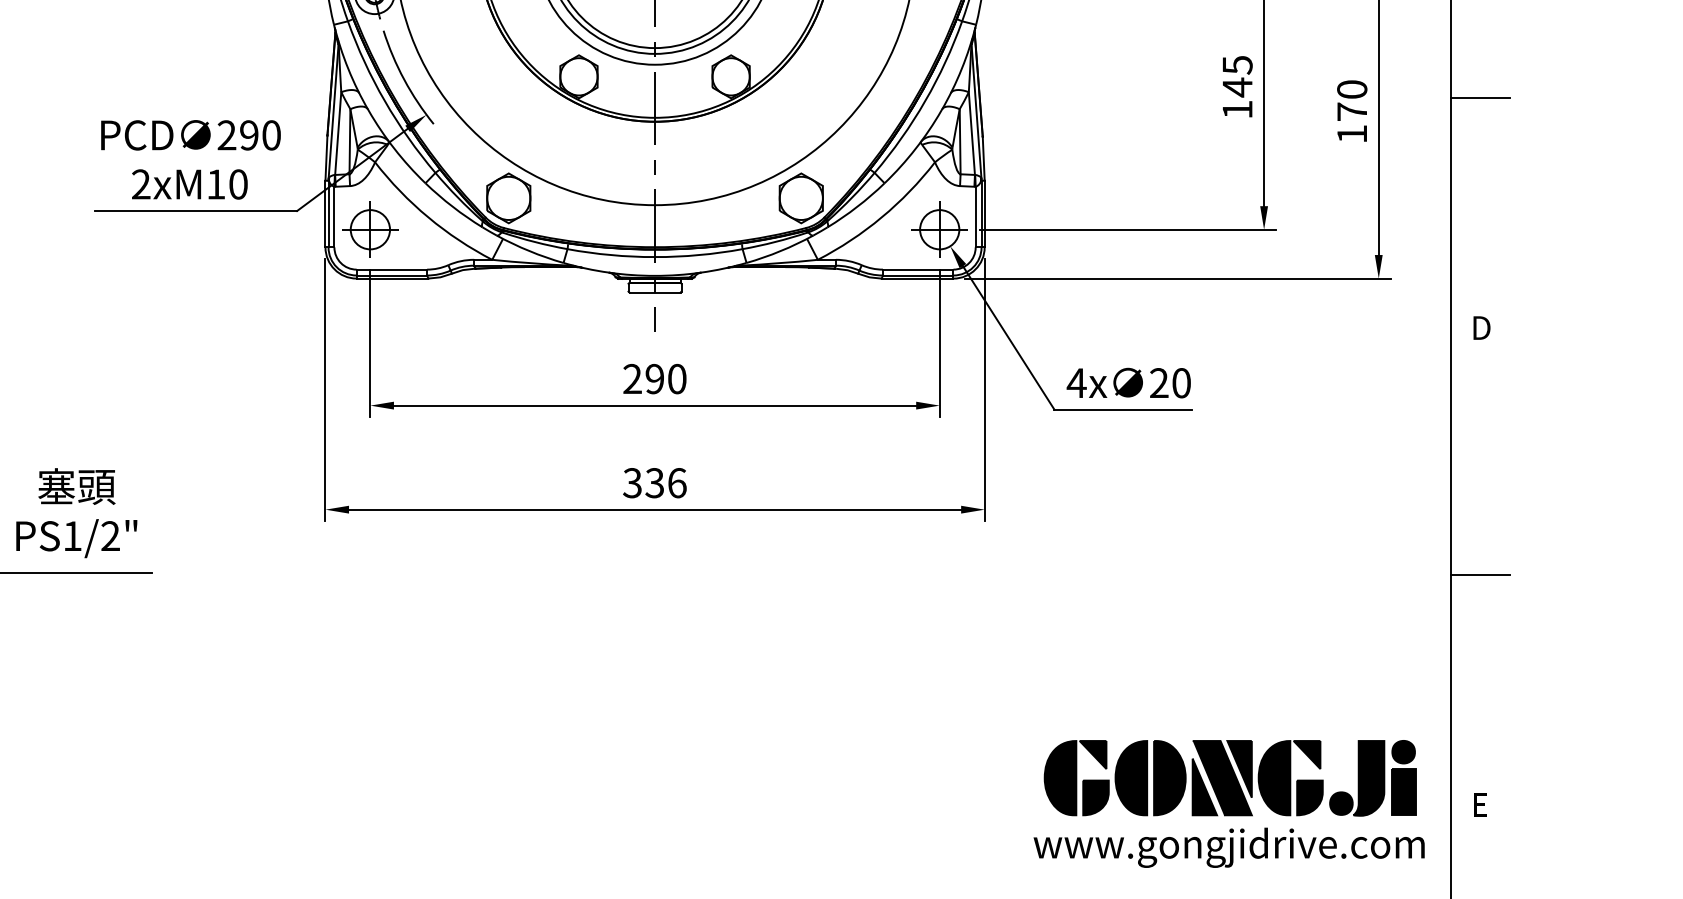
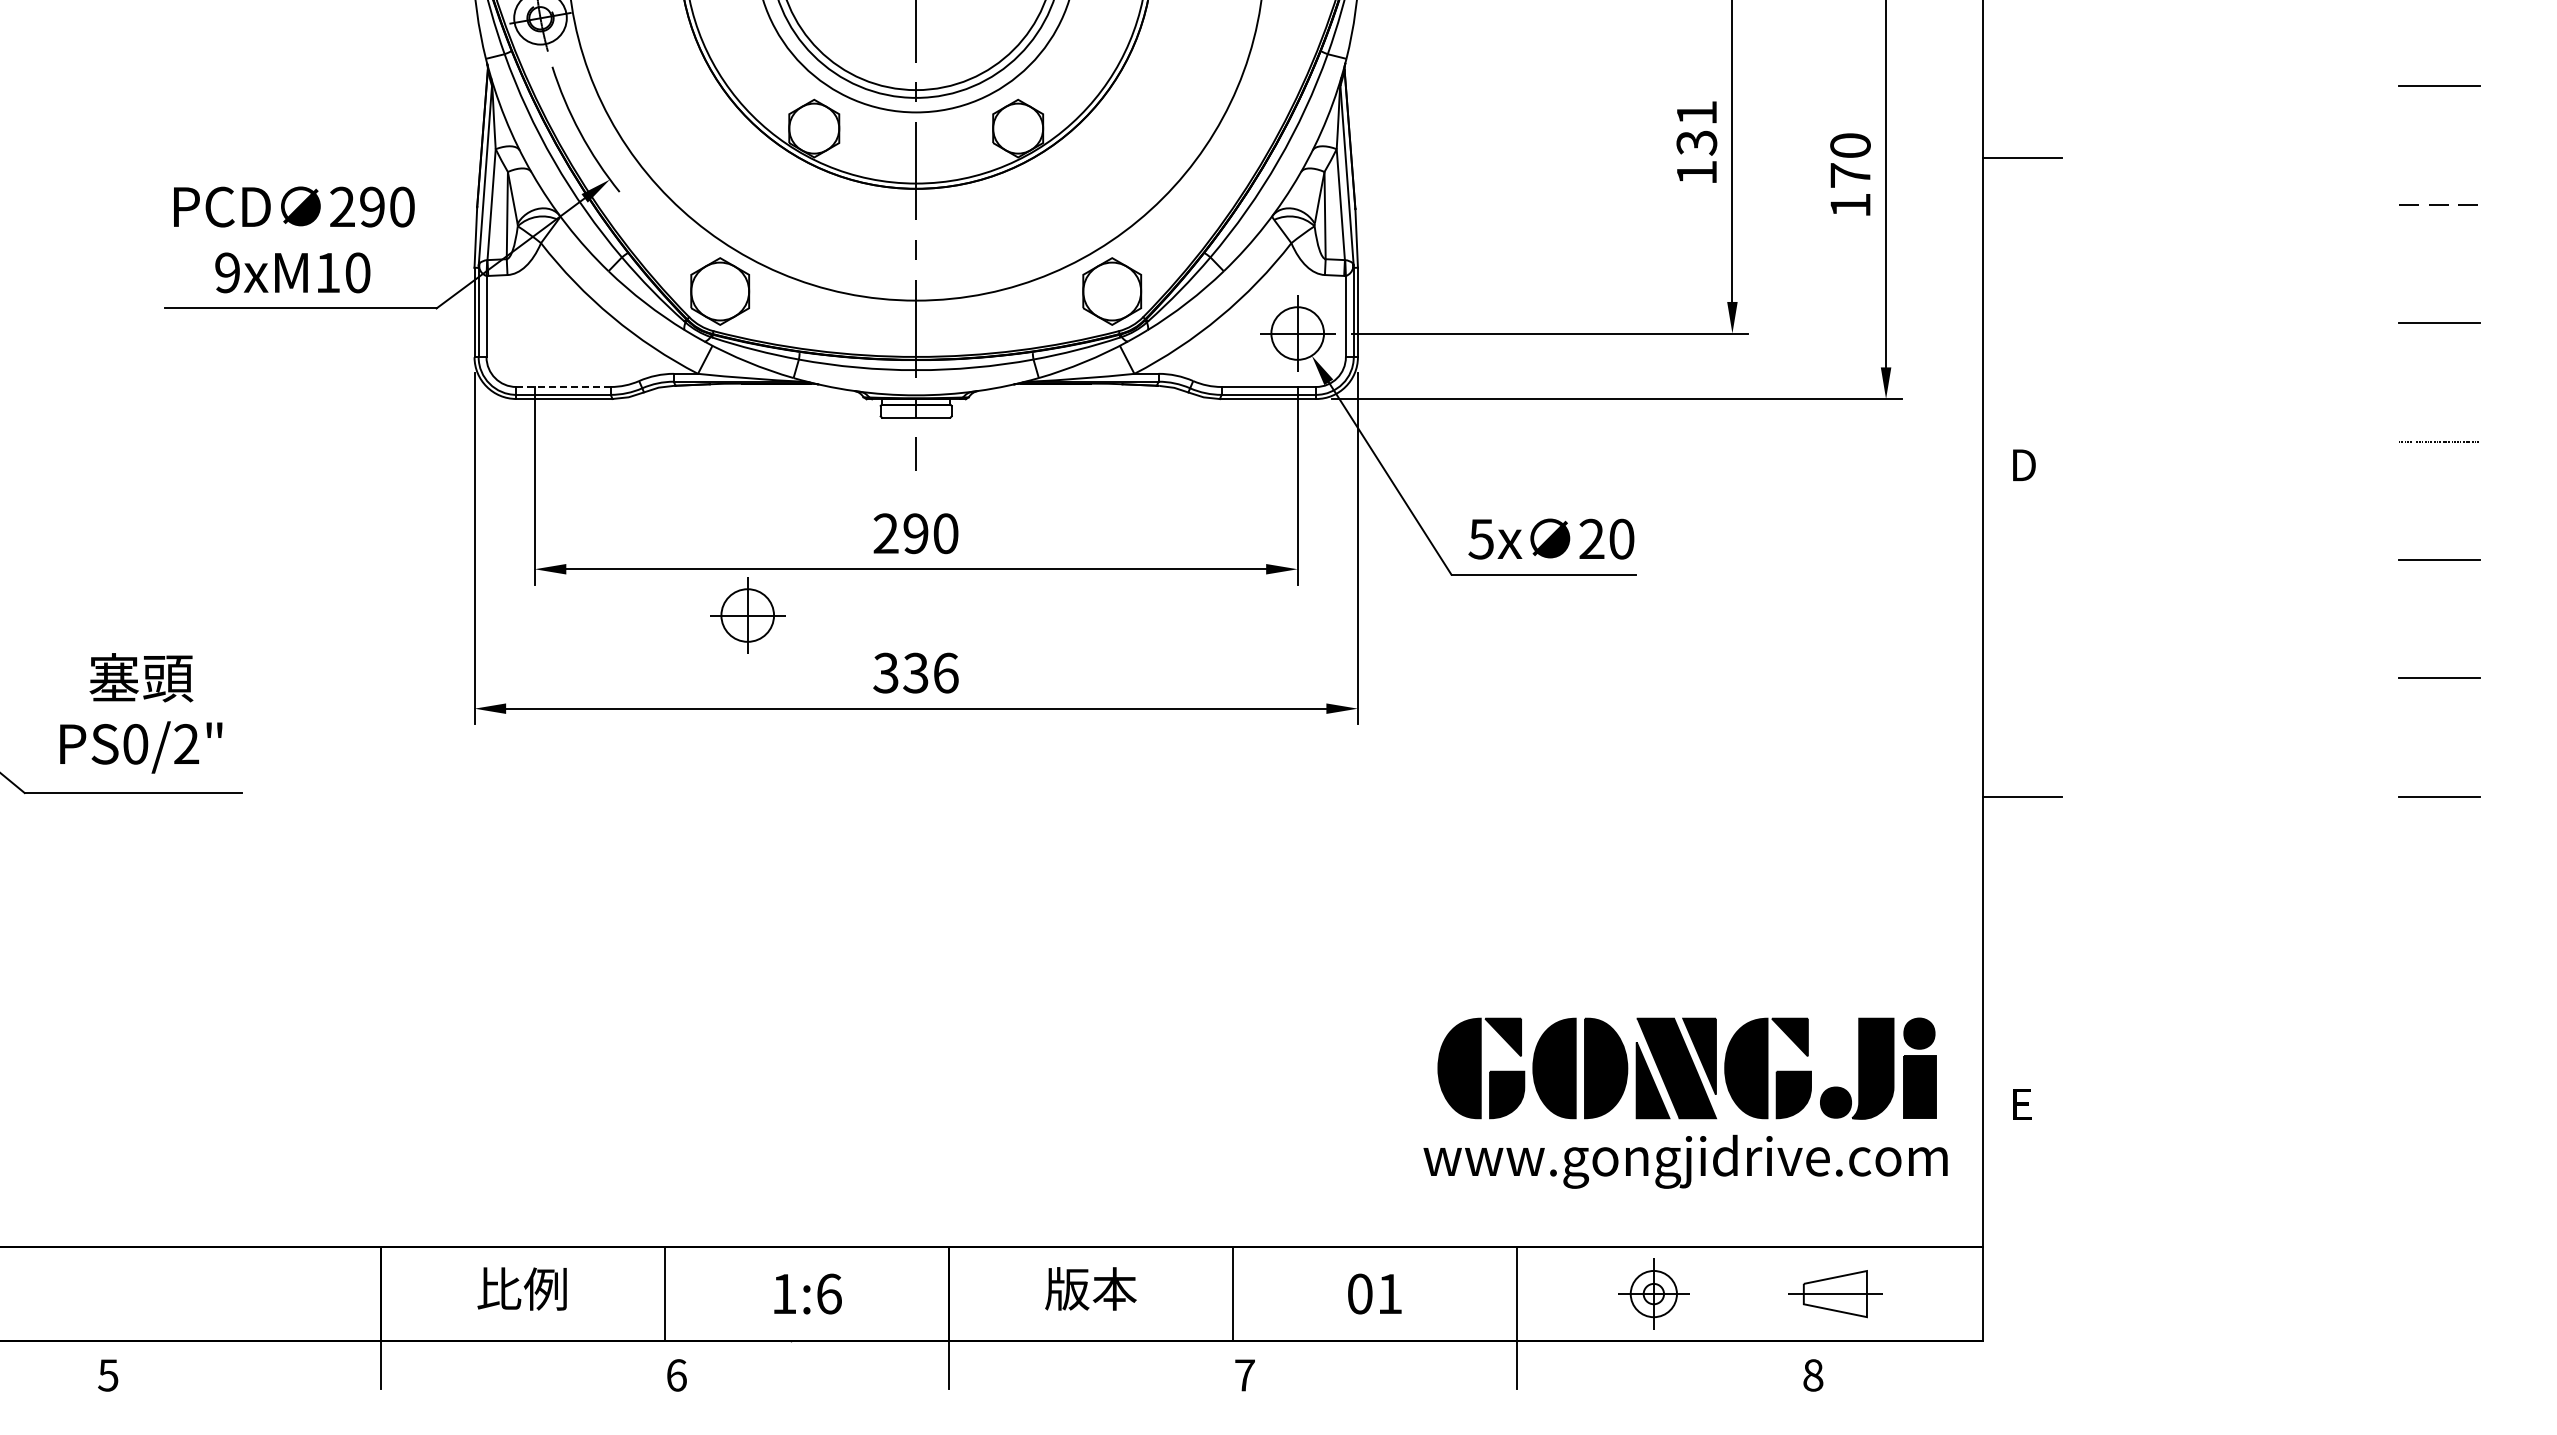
text: (1237, 76) -> (1696, 128), 145 -> 131
text: (141, 184) -> (227, 273), 2xM10 -> 9xM10
part: (370, 229) -> (747, 615), moved
line: (392, 270) -> (564, 387), solid -> dashed
text: (1076, 383) -> (1480, 539), 4x -> 5x
text: (72, 536) -> (135, 744), PS1/2" -> PS0/2"

